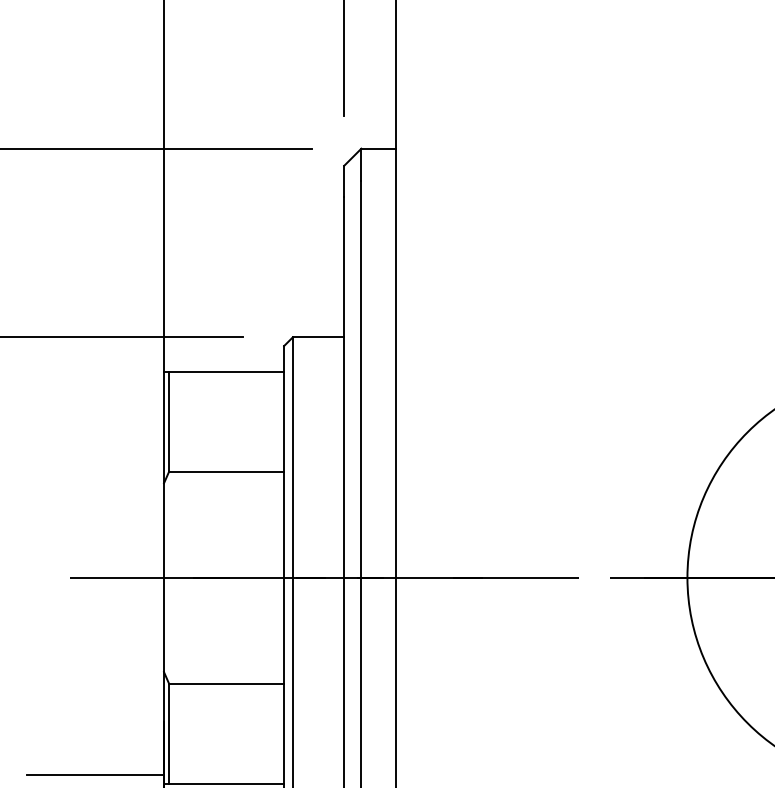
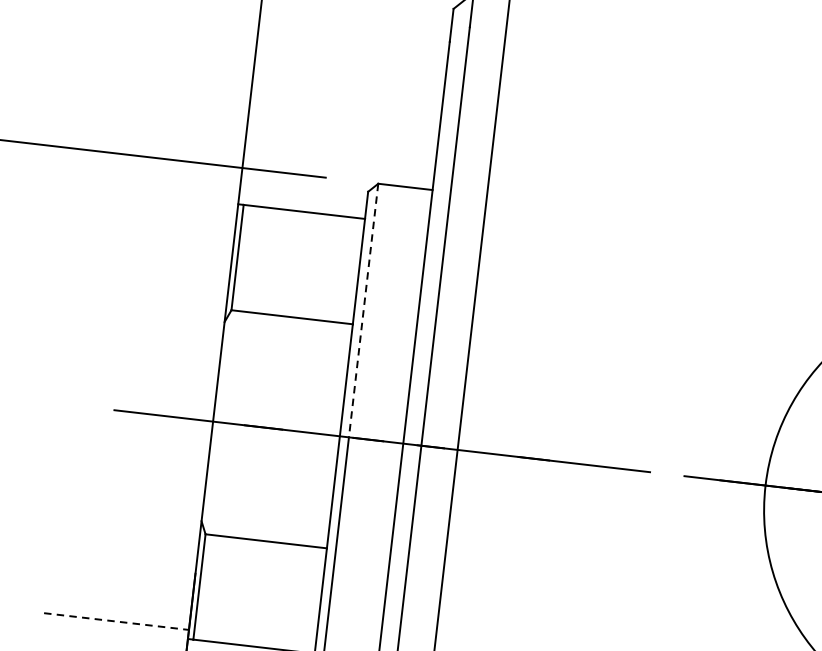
line: (292, 458) -> (363, 311), solid -> dashed
line: (95, 775) -> (116, 621), solid -> dashed

